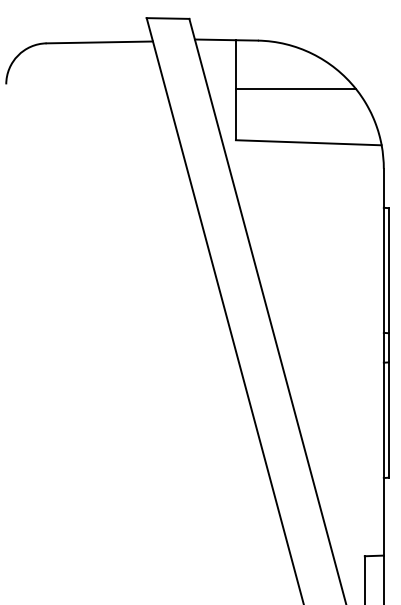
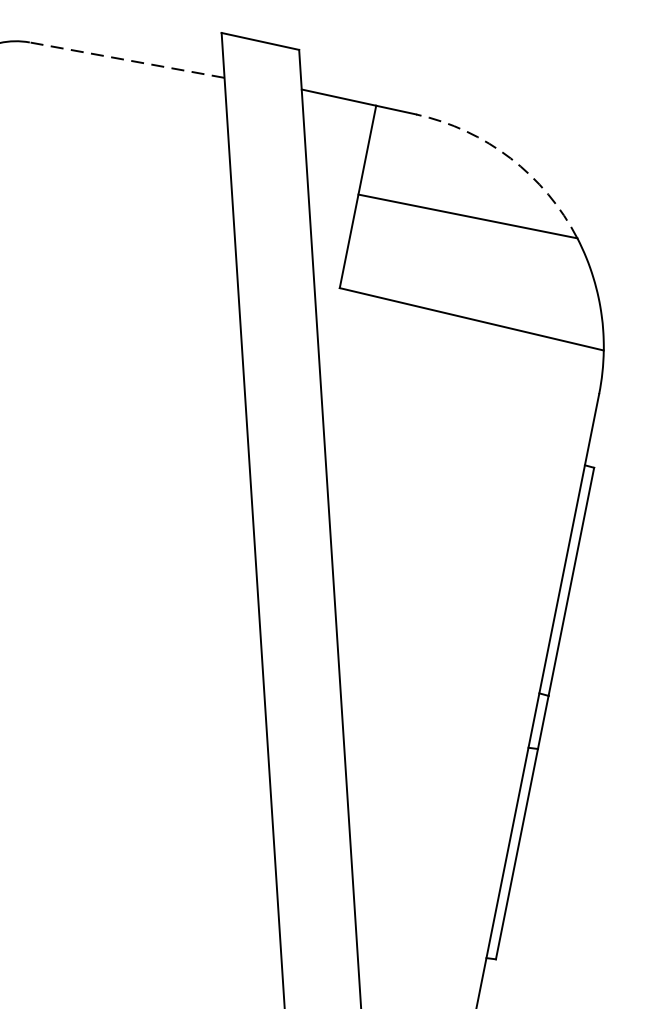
line: (99, 42) -> (126, 60), solid -> dashed
arc: (312, 53) -> (511, 157), solid -> dashed

